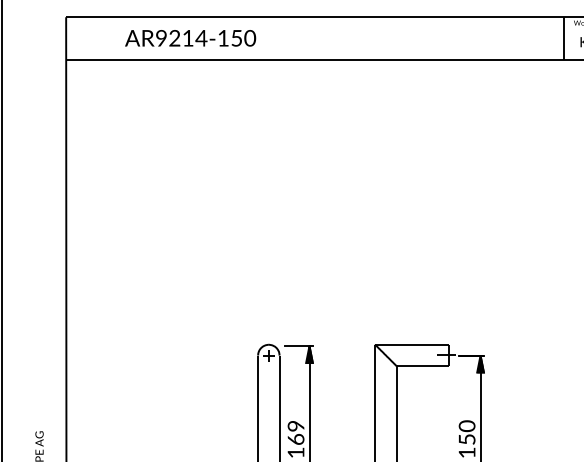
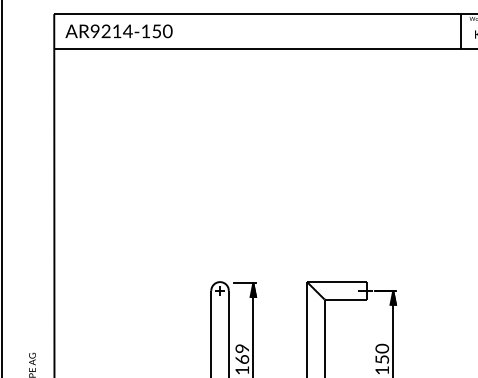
text: (189, 38) -> (118, 31), moved

